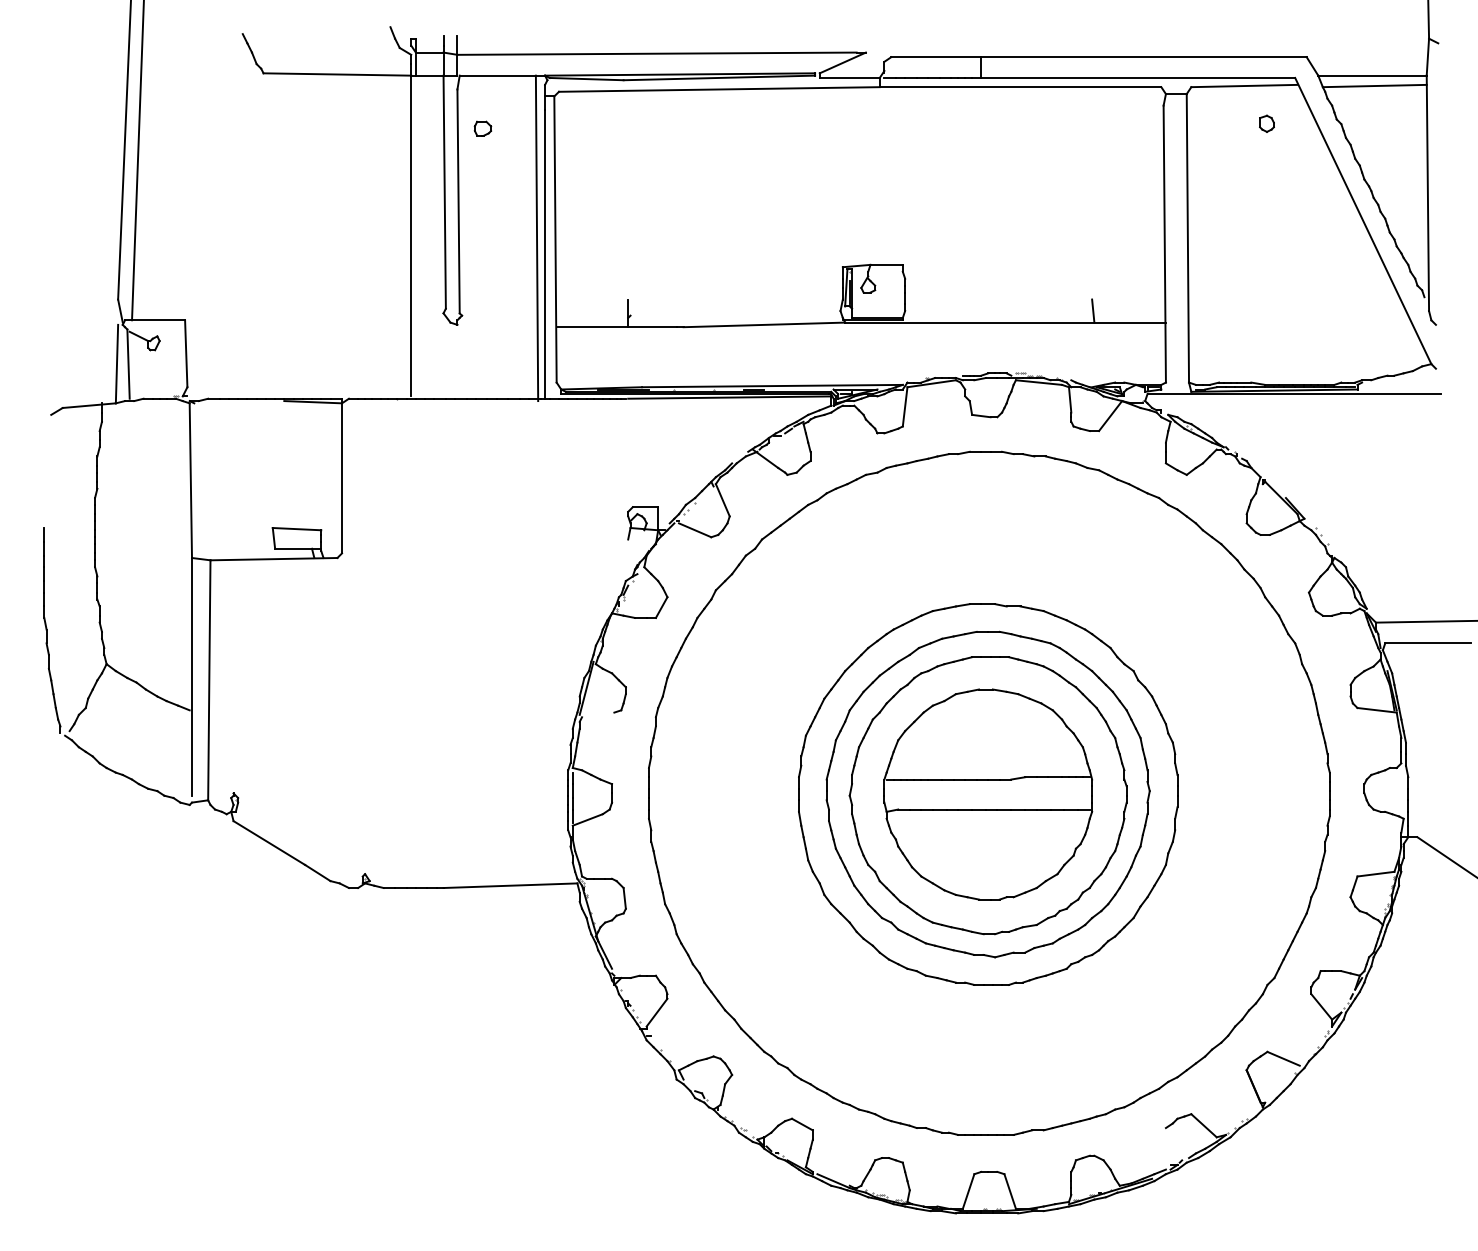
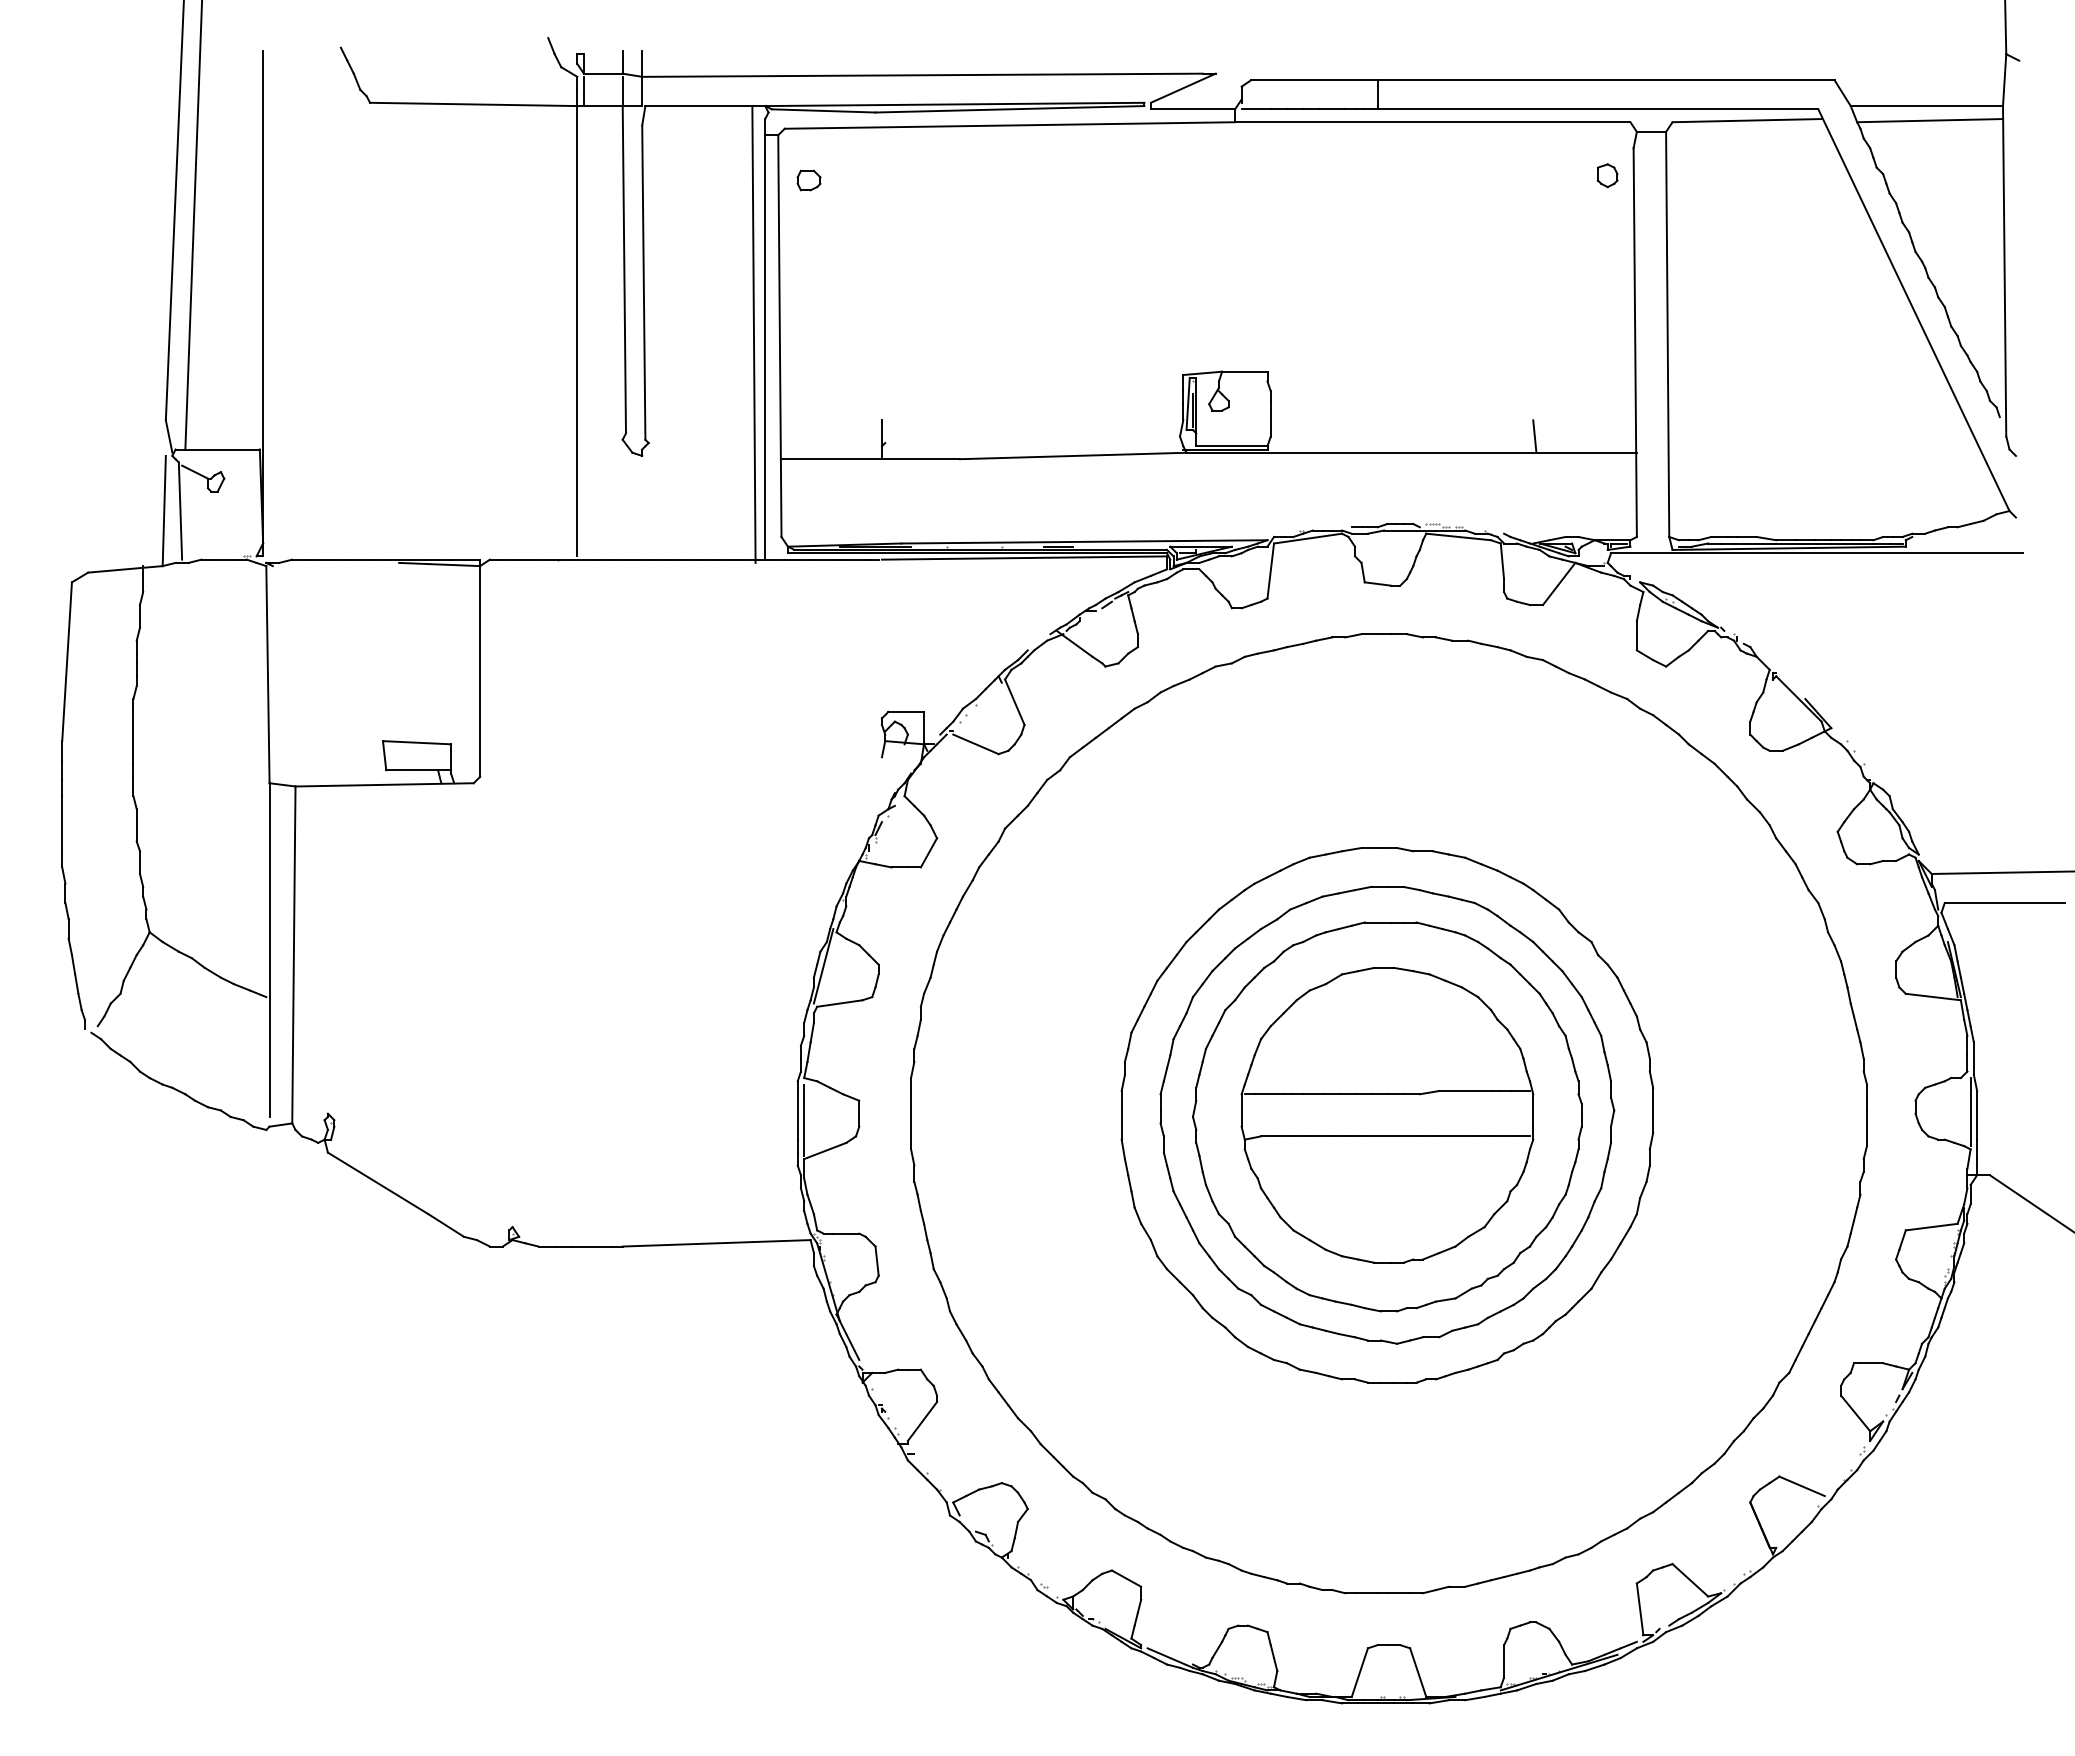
part: (1266, 123) -> (1607, 175), moved
part: (482, 128) -> (808, 180), moved
line: (187, 216) -> (263, 303), added
line: (47, 471) -> (66, 661), added
line: (597, 714) -> (839, 1003), added
line: (1403, 792) -> (1970, 1112), added
line: (1167, 1146) -> (1639, 1609), added

